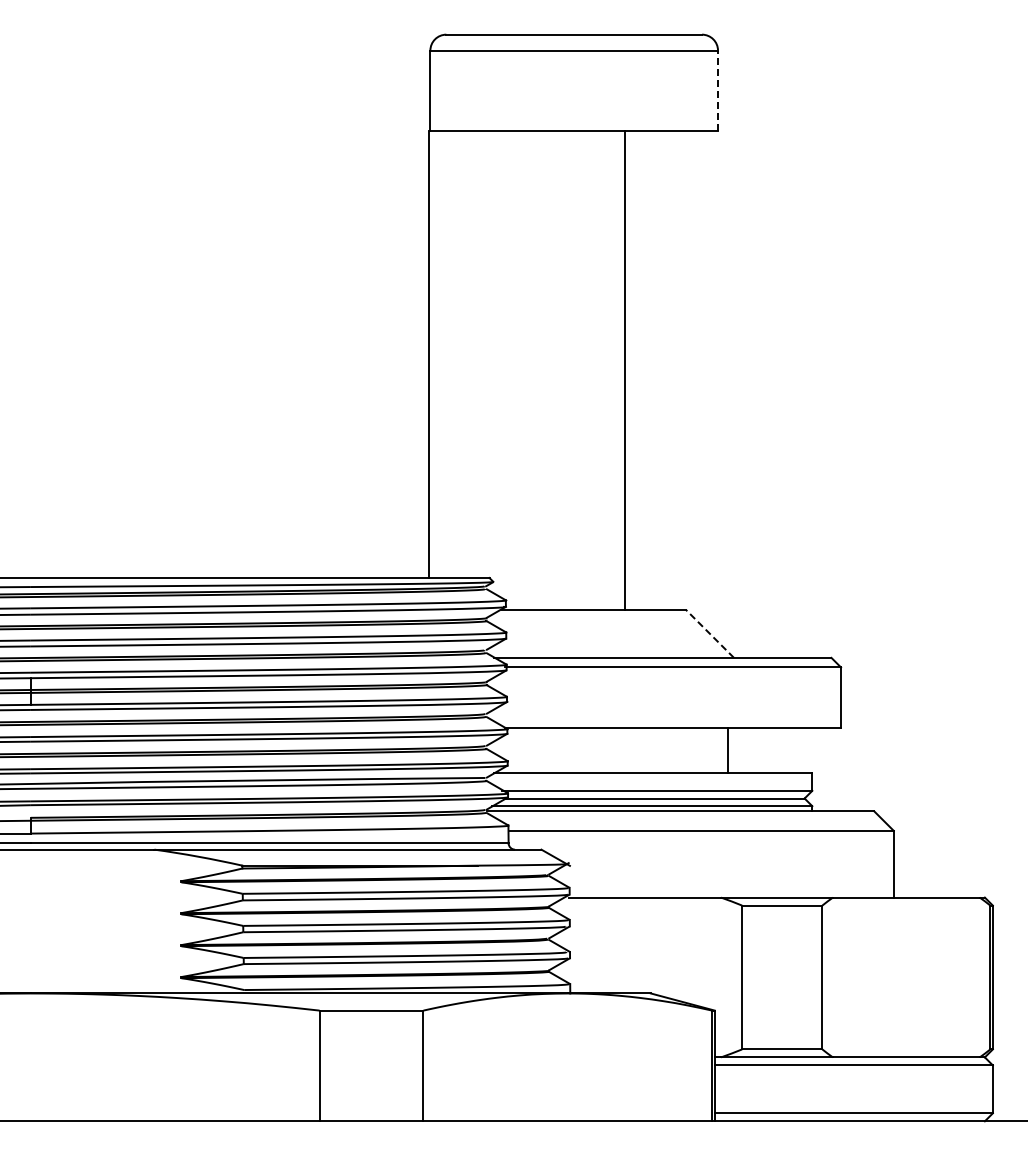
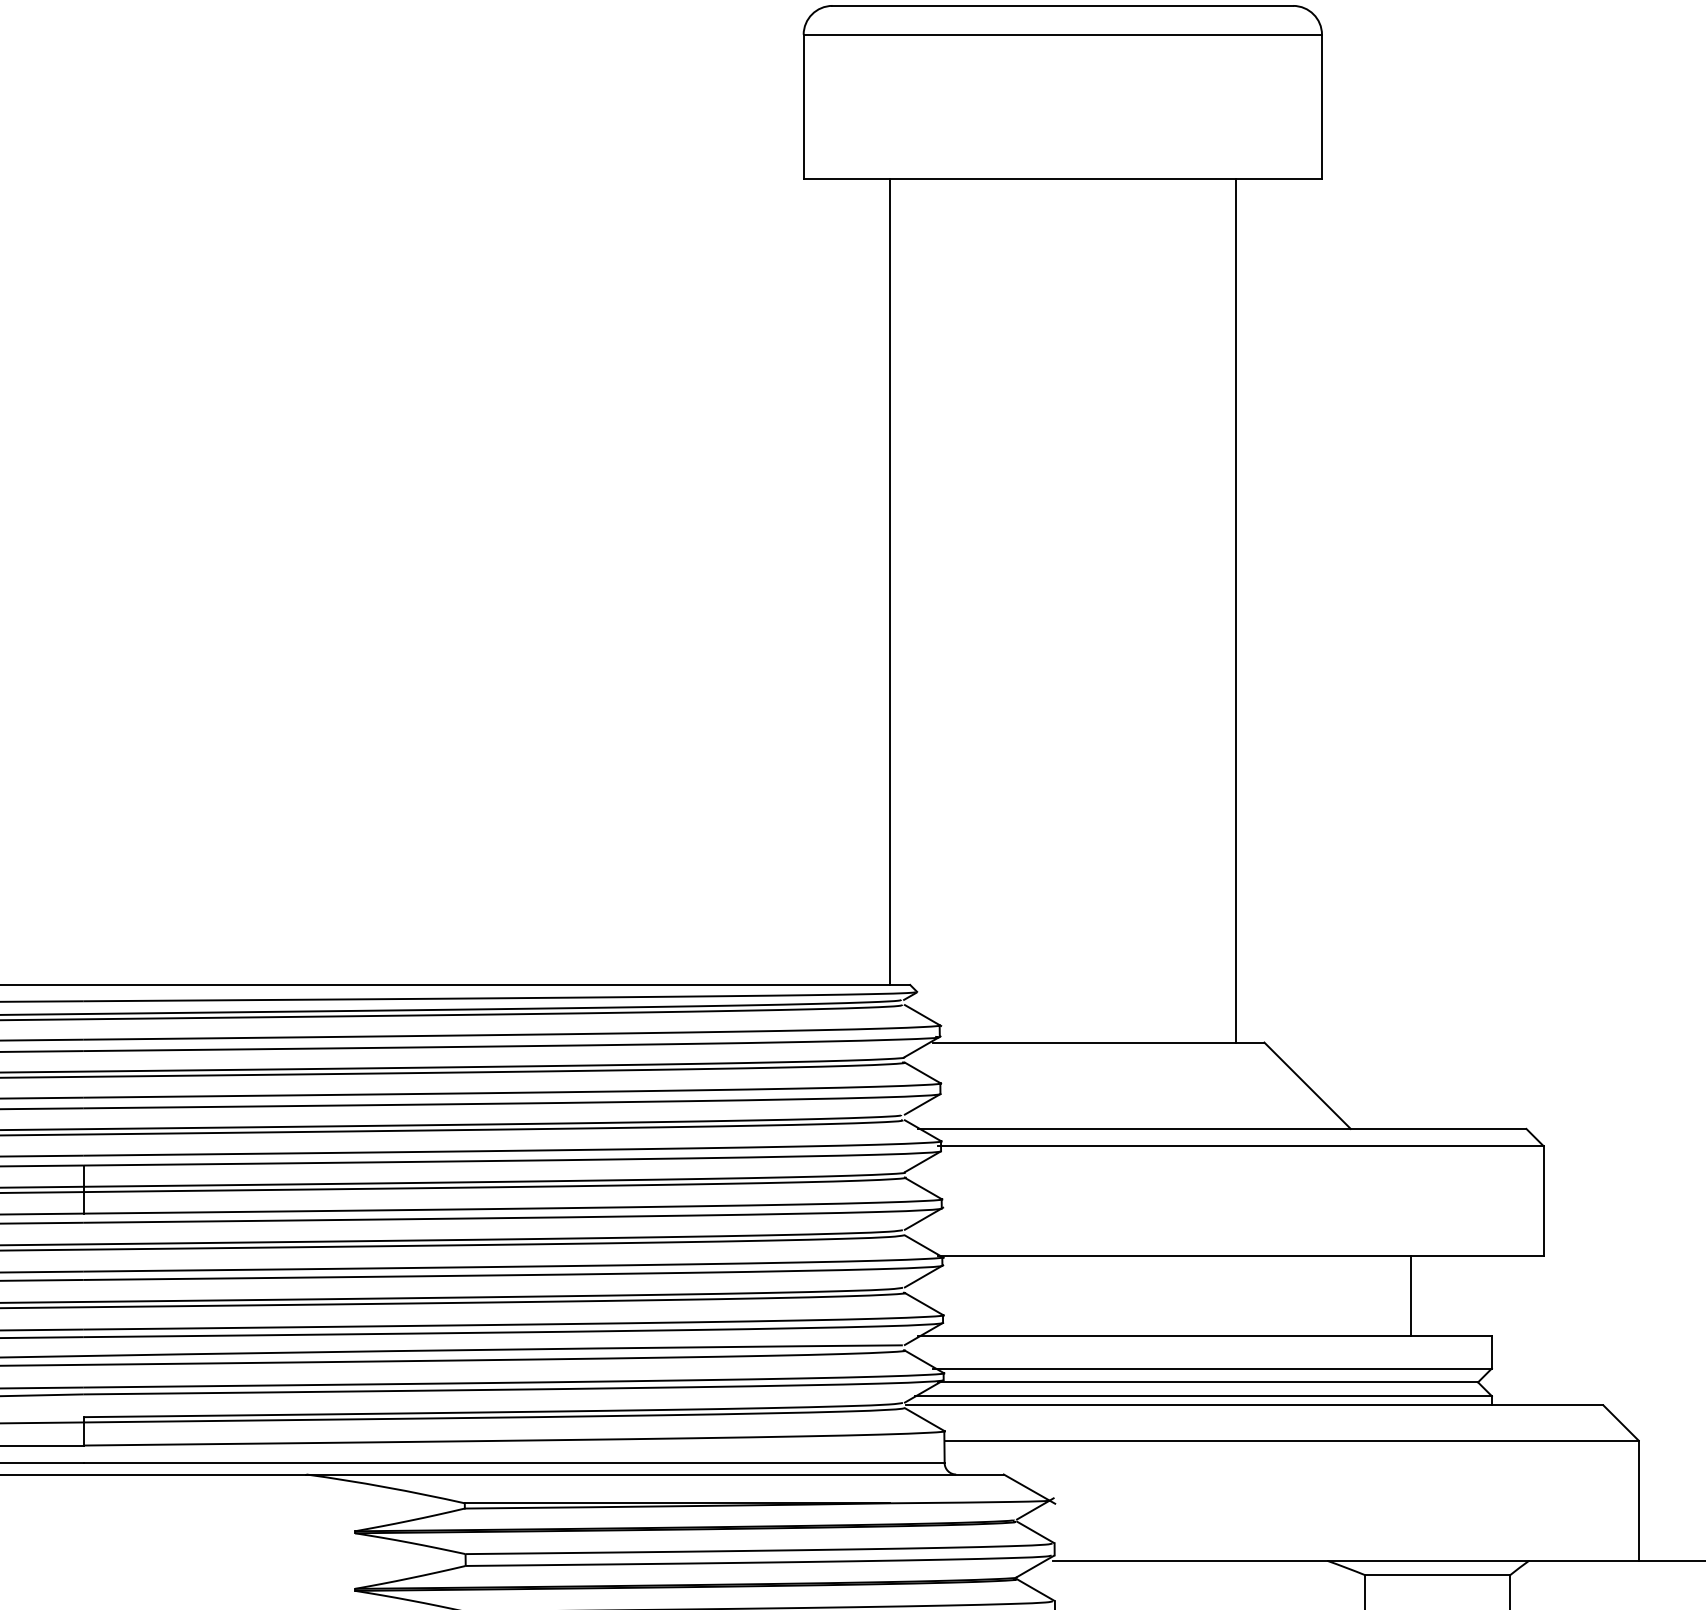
line: (718, 90) -> (1322, 106), dashed -> solid
line: (429, 354) -> (890, 582), moved
line: (625, 369) -> (1236, 609), moved
line: (710, 633) -> (1308, 1084), dashed -> solid
line: (727, 750) -> (1411, 1295), moved

